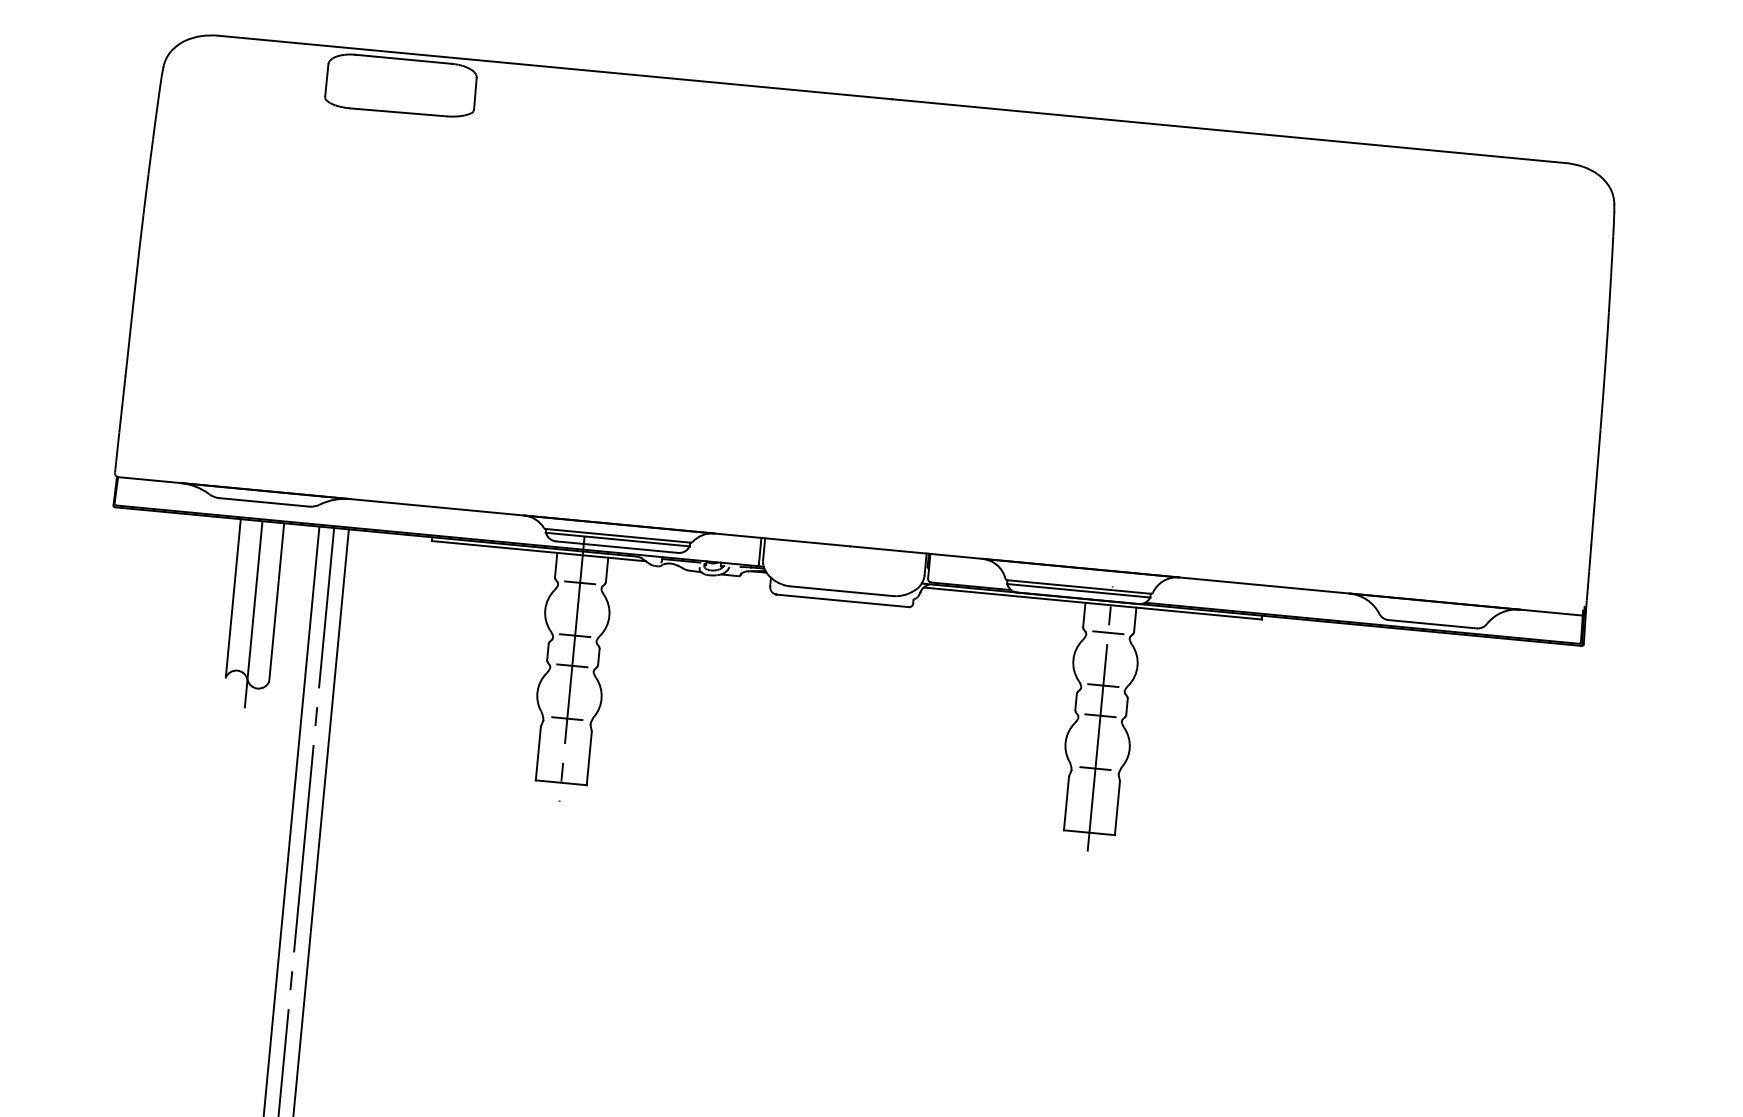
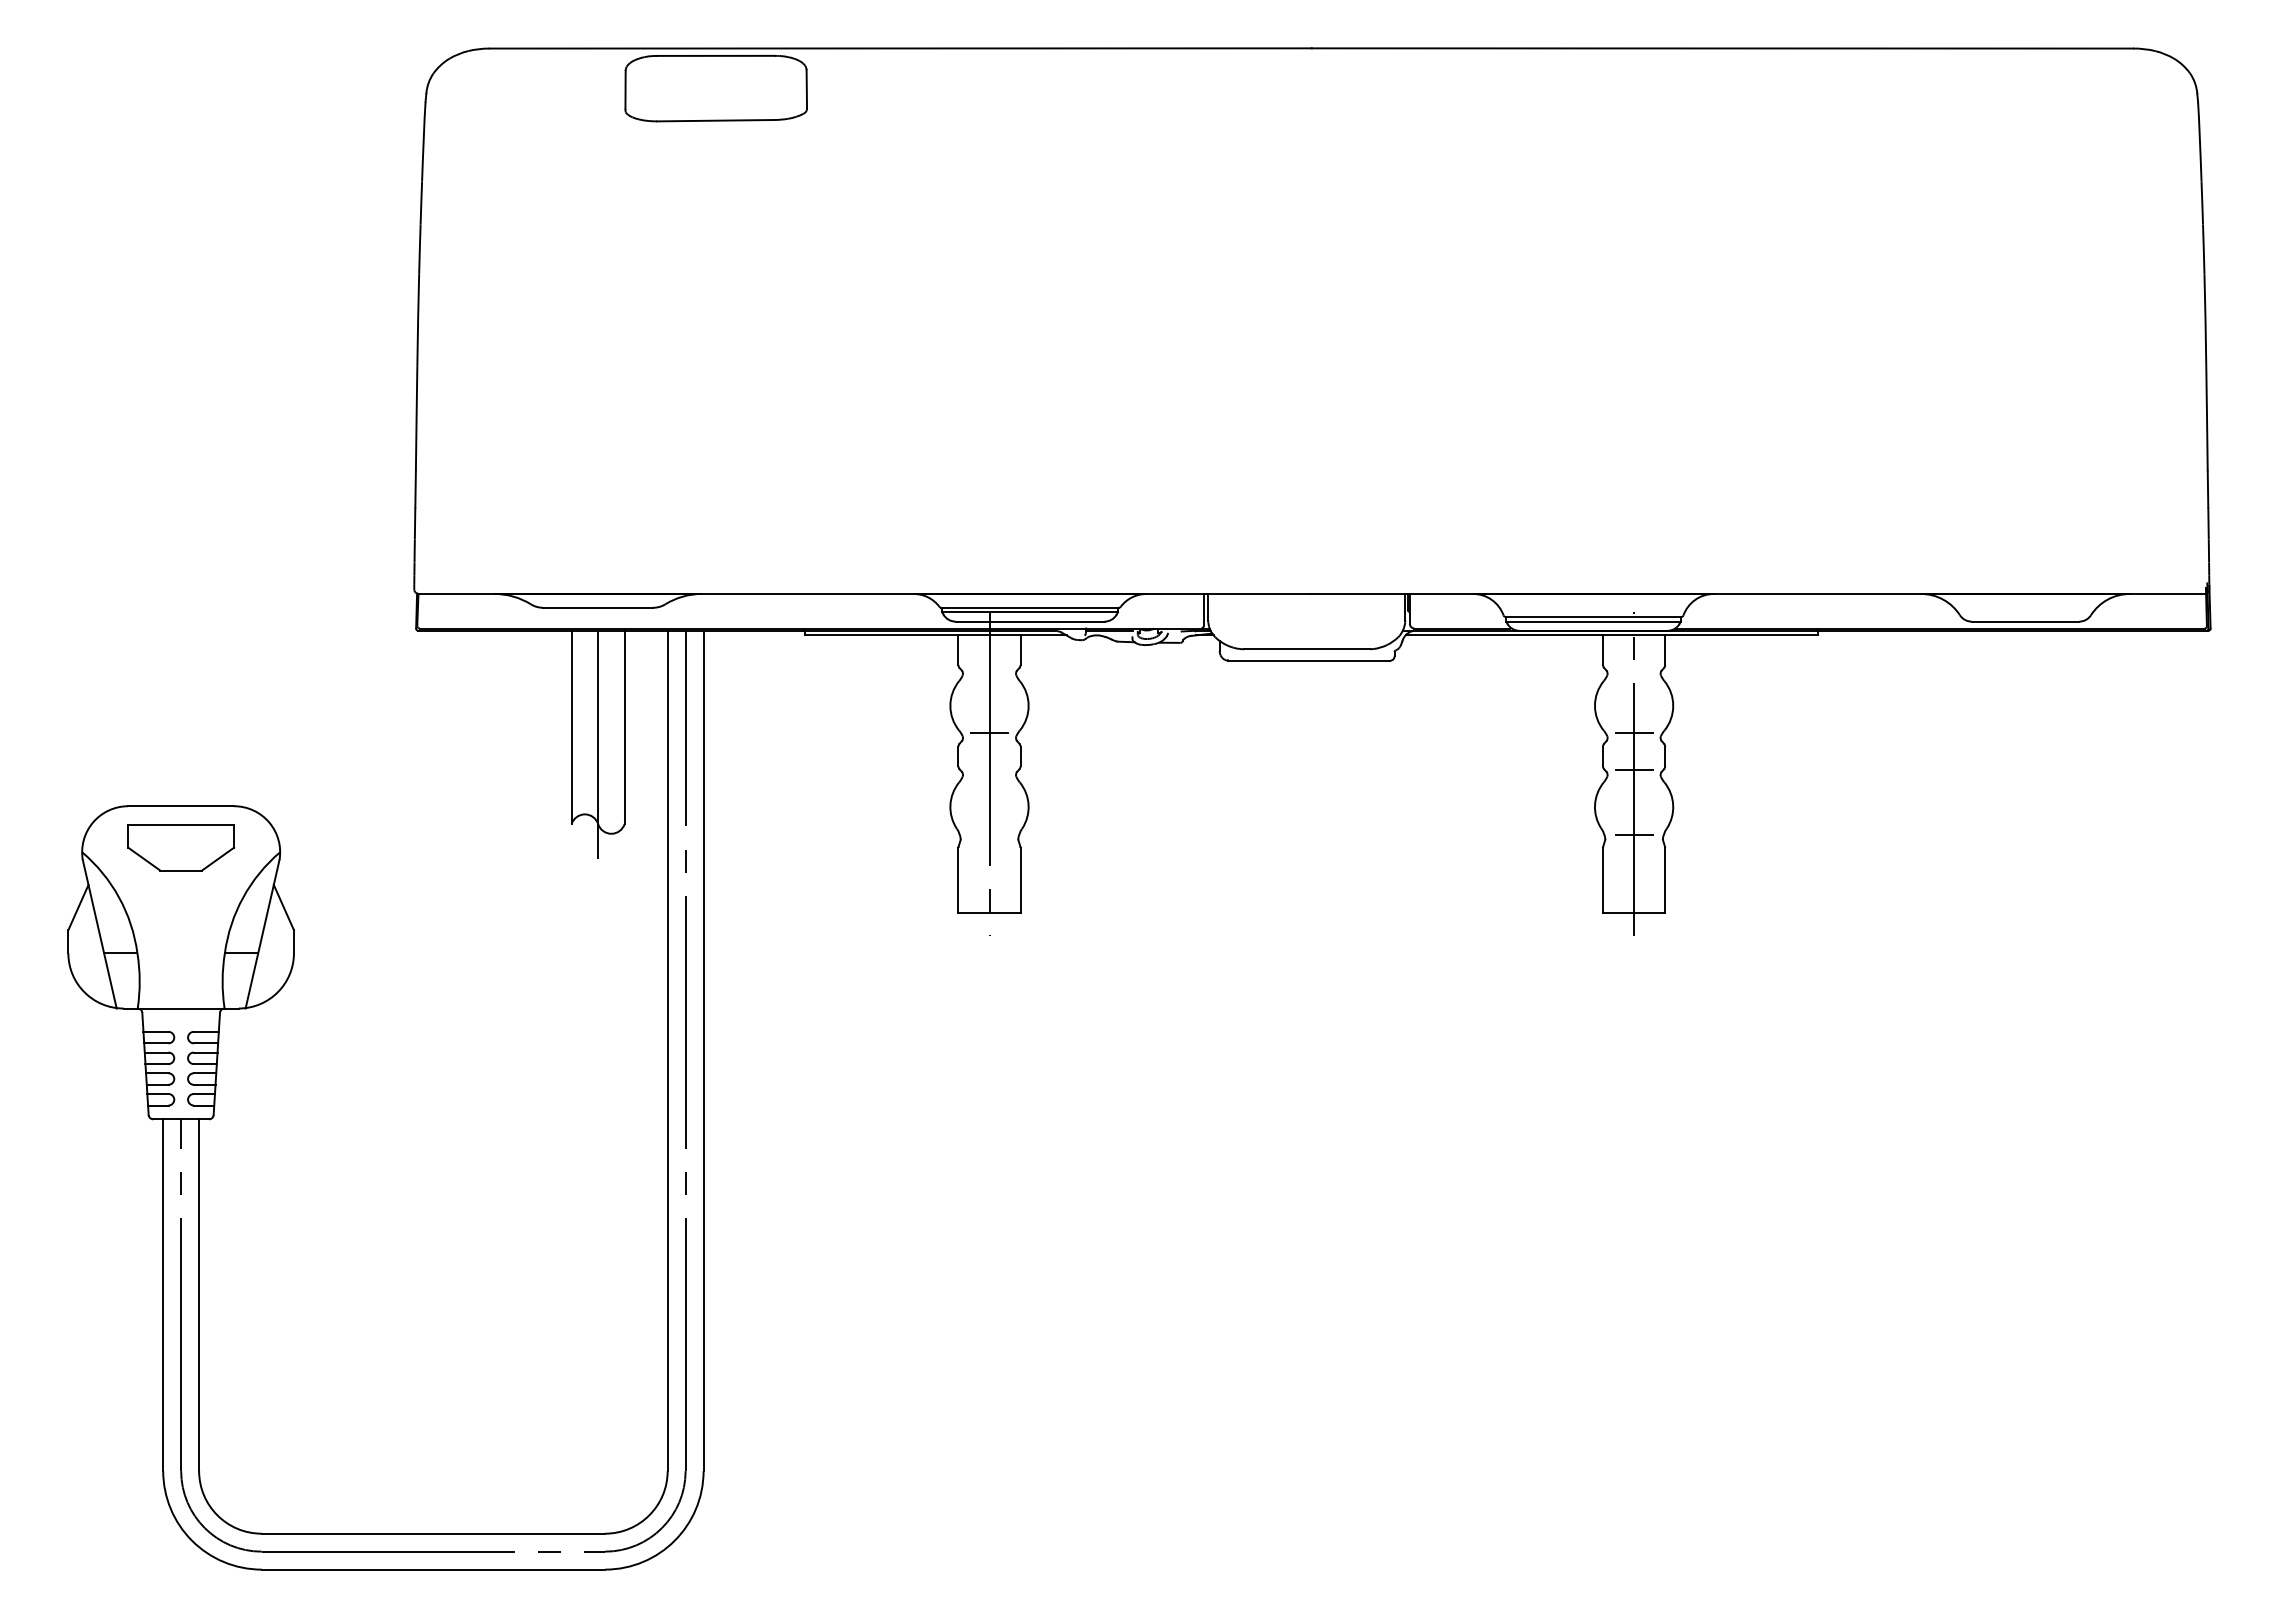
line: (580, 583) -> (989, 669), removed
line: (1107, 633) -> (1633, 669), removed
line: (572, 665) -> (989, 770), removed
line: (567, 718) -> (989, 834), removed

